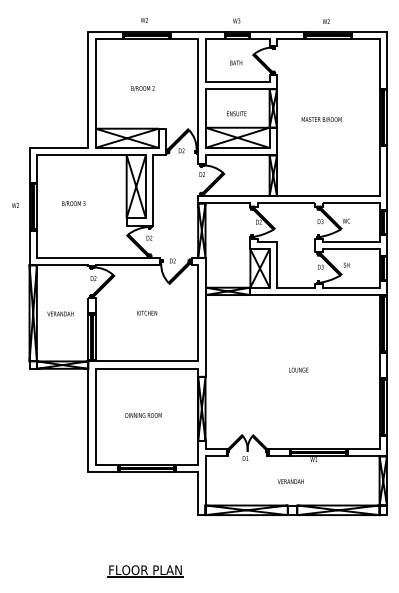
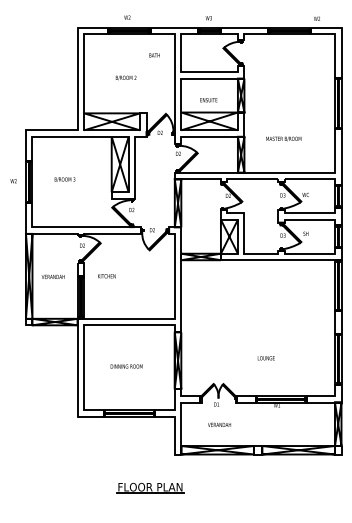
text: (325, 21) -> (316, 18), moved
text: (236, 62) -> (154, 54), moved
text: (321, 119) -> (283, 138), moved
text: (147, 312) -> (107, 275), moved
text: (298, 369) -> (266, 357), moved
text: (290, 481) -> (219, 424), moved
part: (145, 571) -> (150, 488), moved

